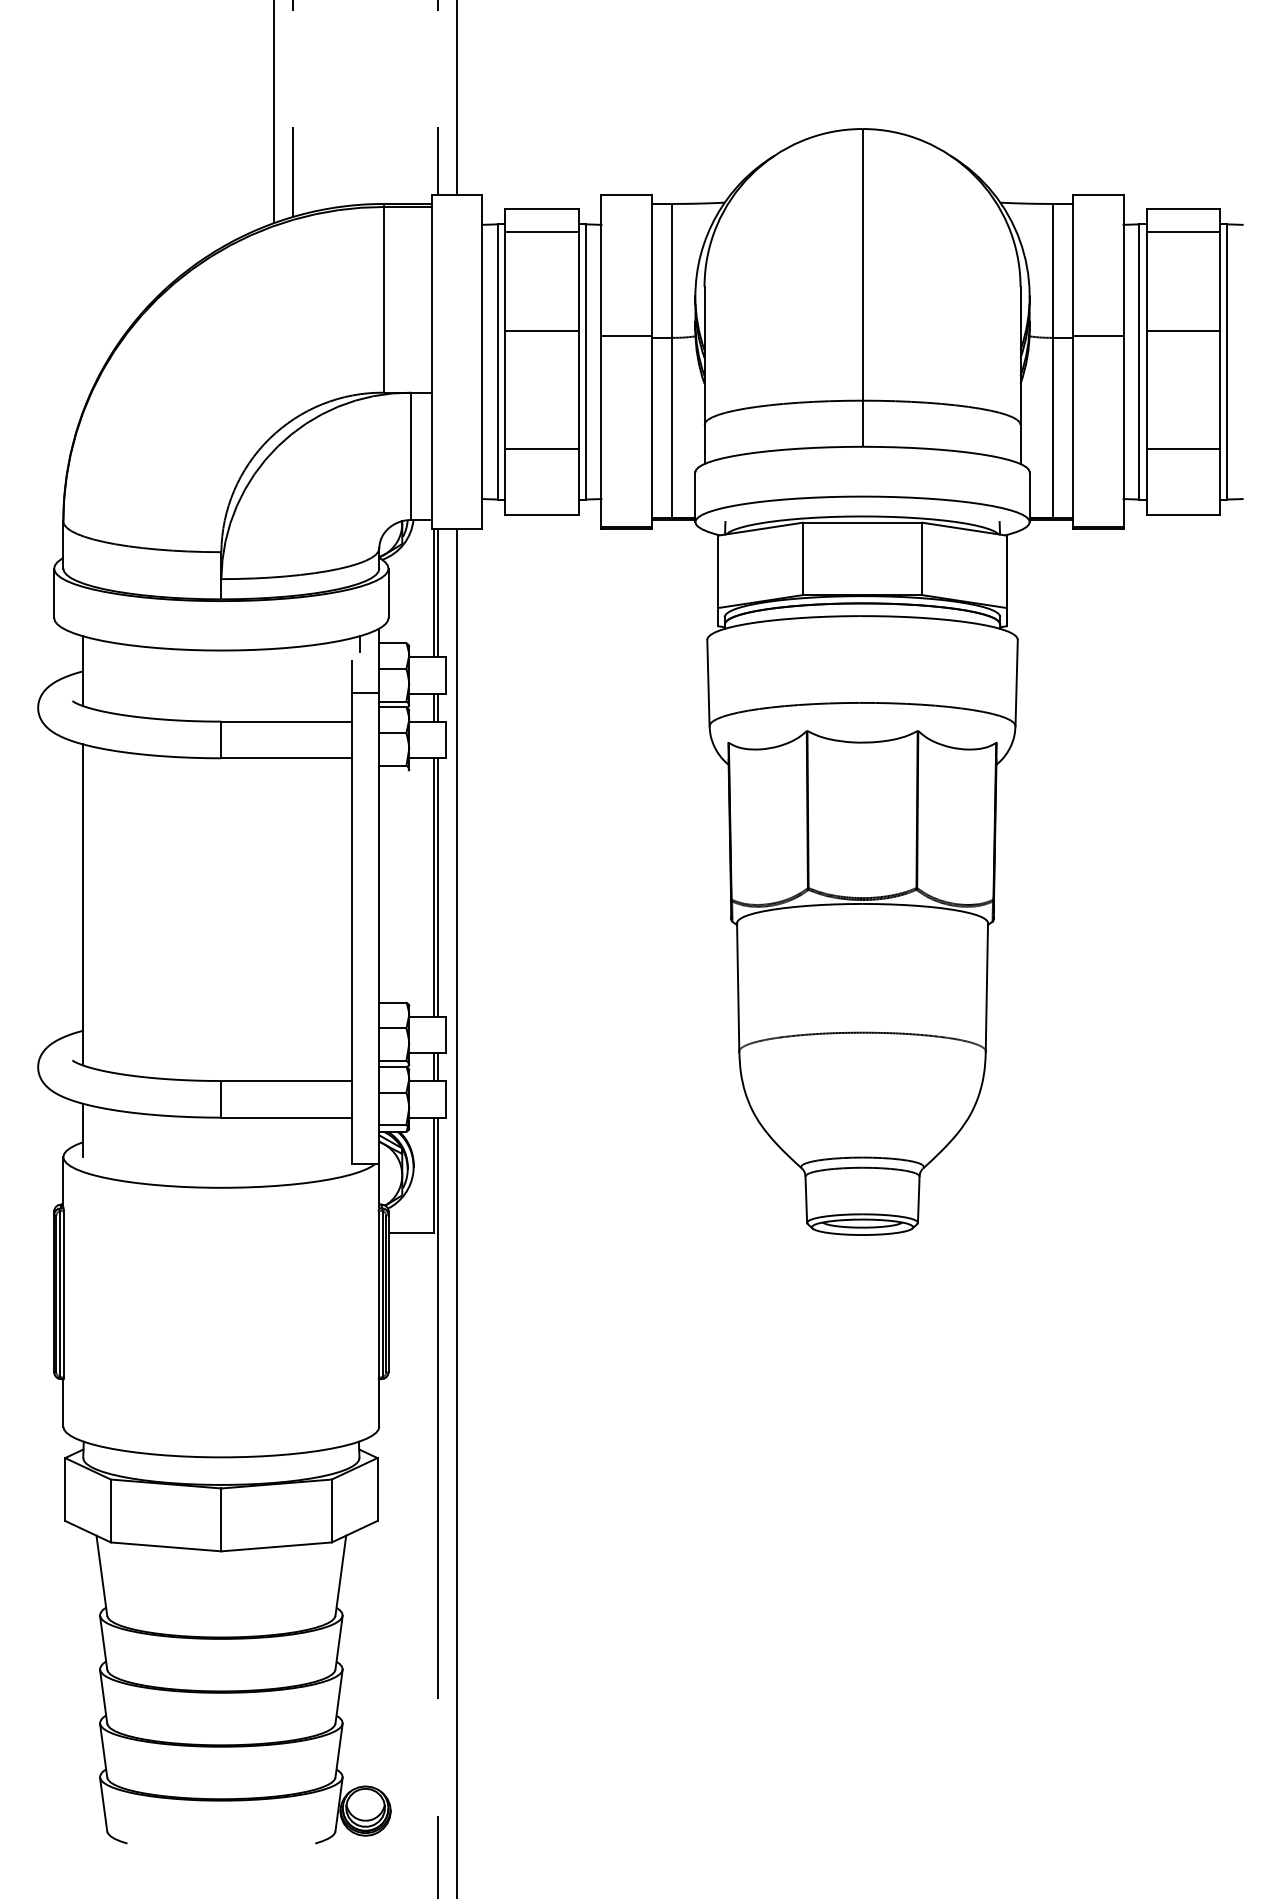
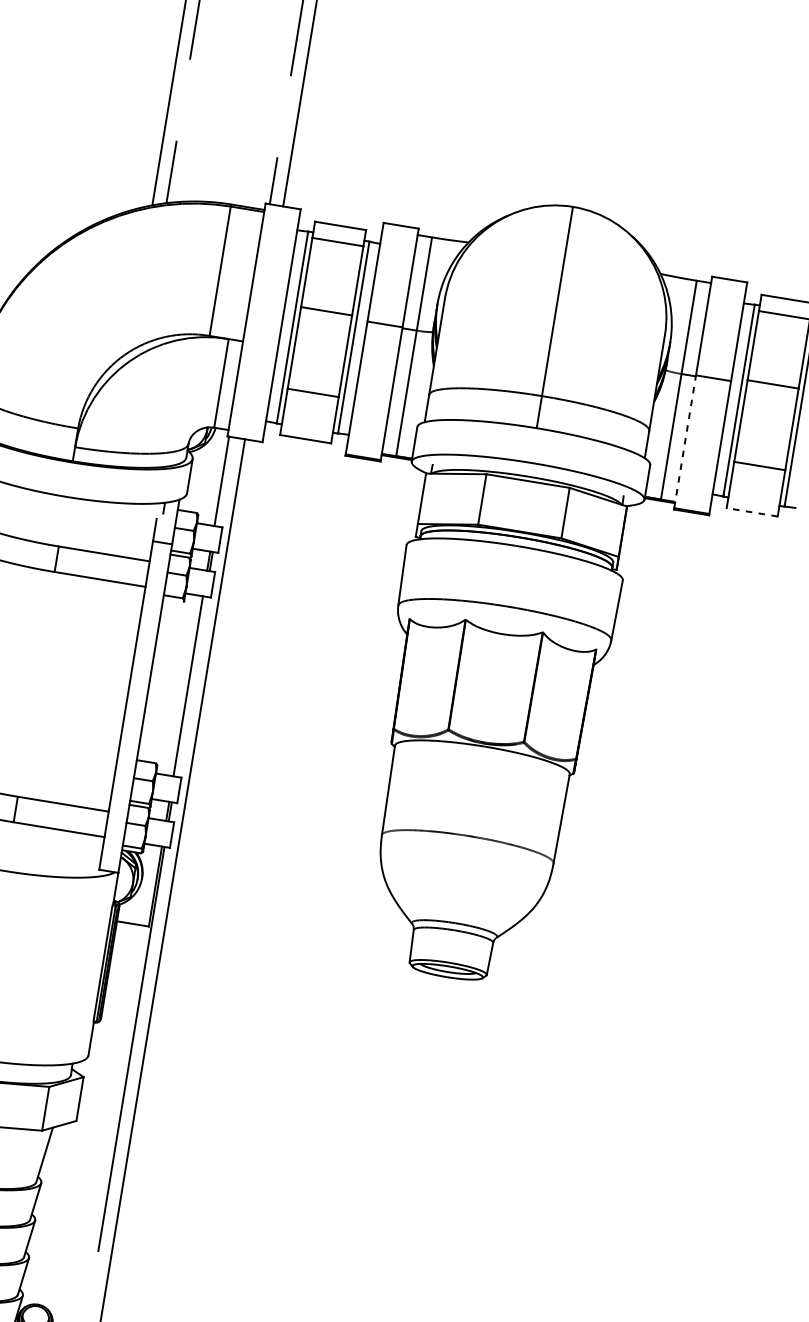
line: (1073, 431) -> (685, 441), solid -> dashed
line: (1183, 515) -> (752, 512), solid -> dashed
line: (437, 593) -> (223, 481), removed
line: (437, 887) -> (190, 686), removed

